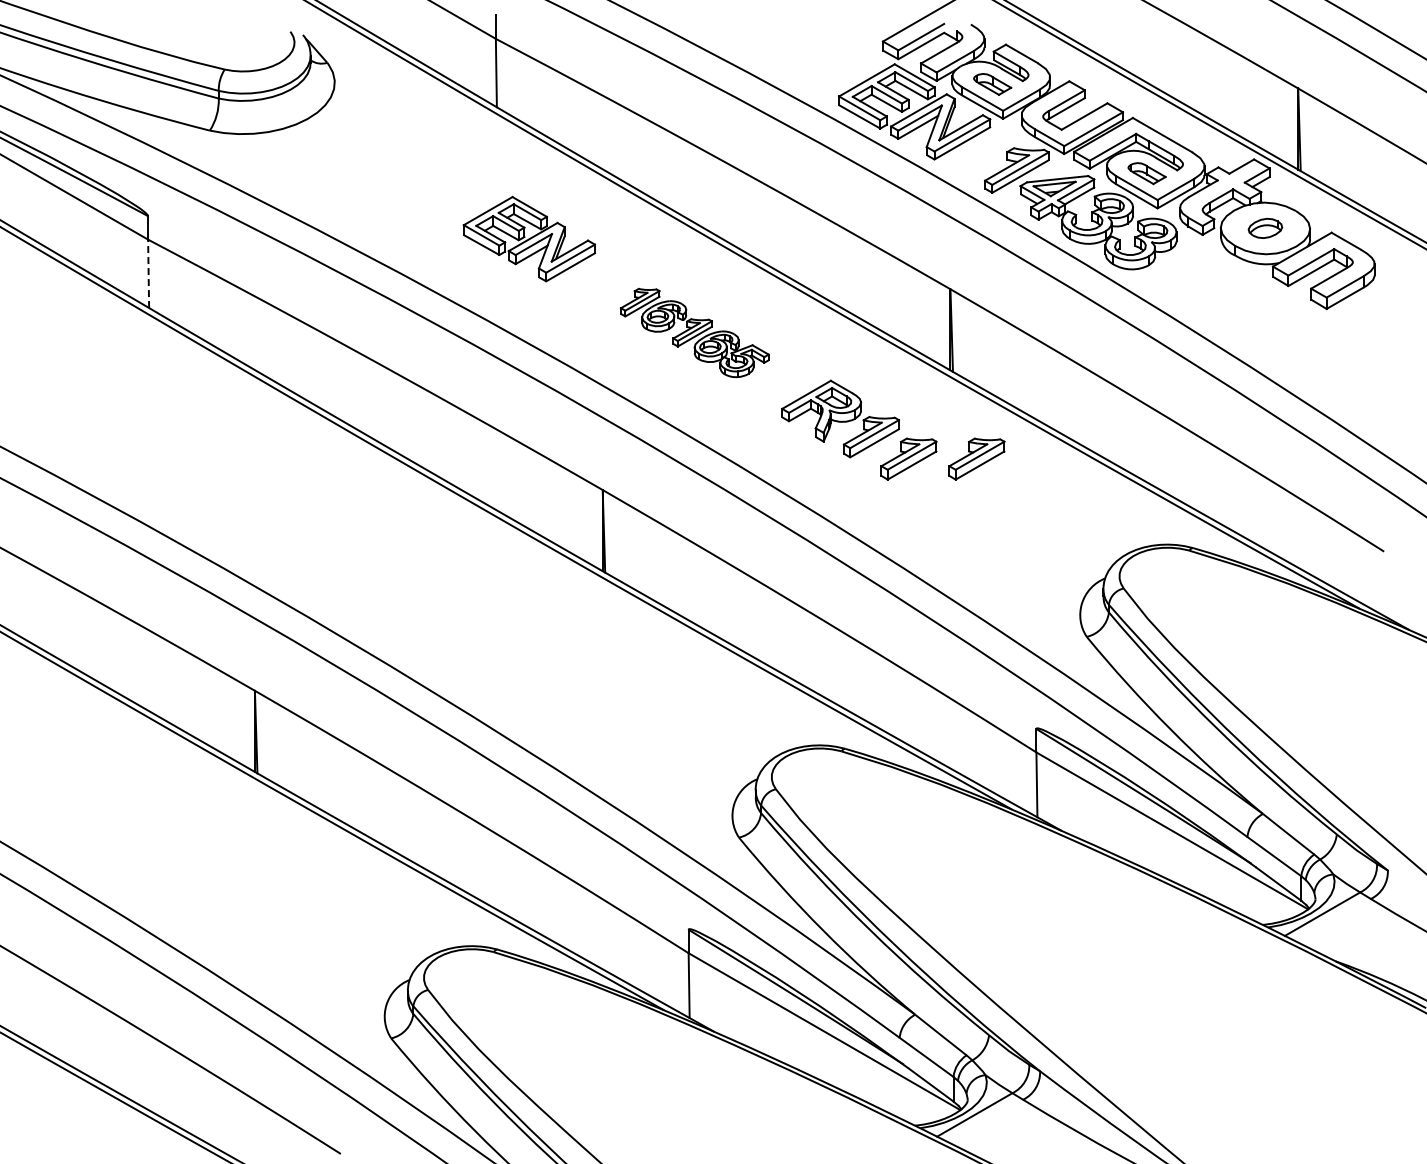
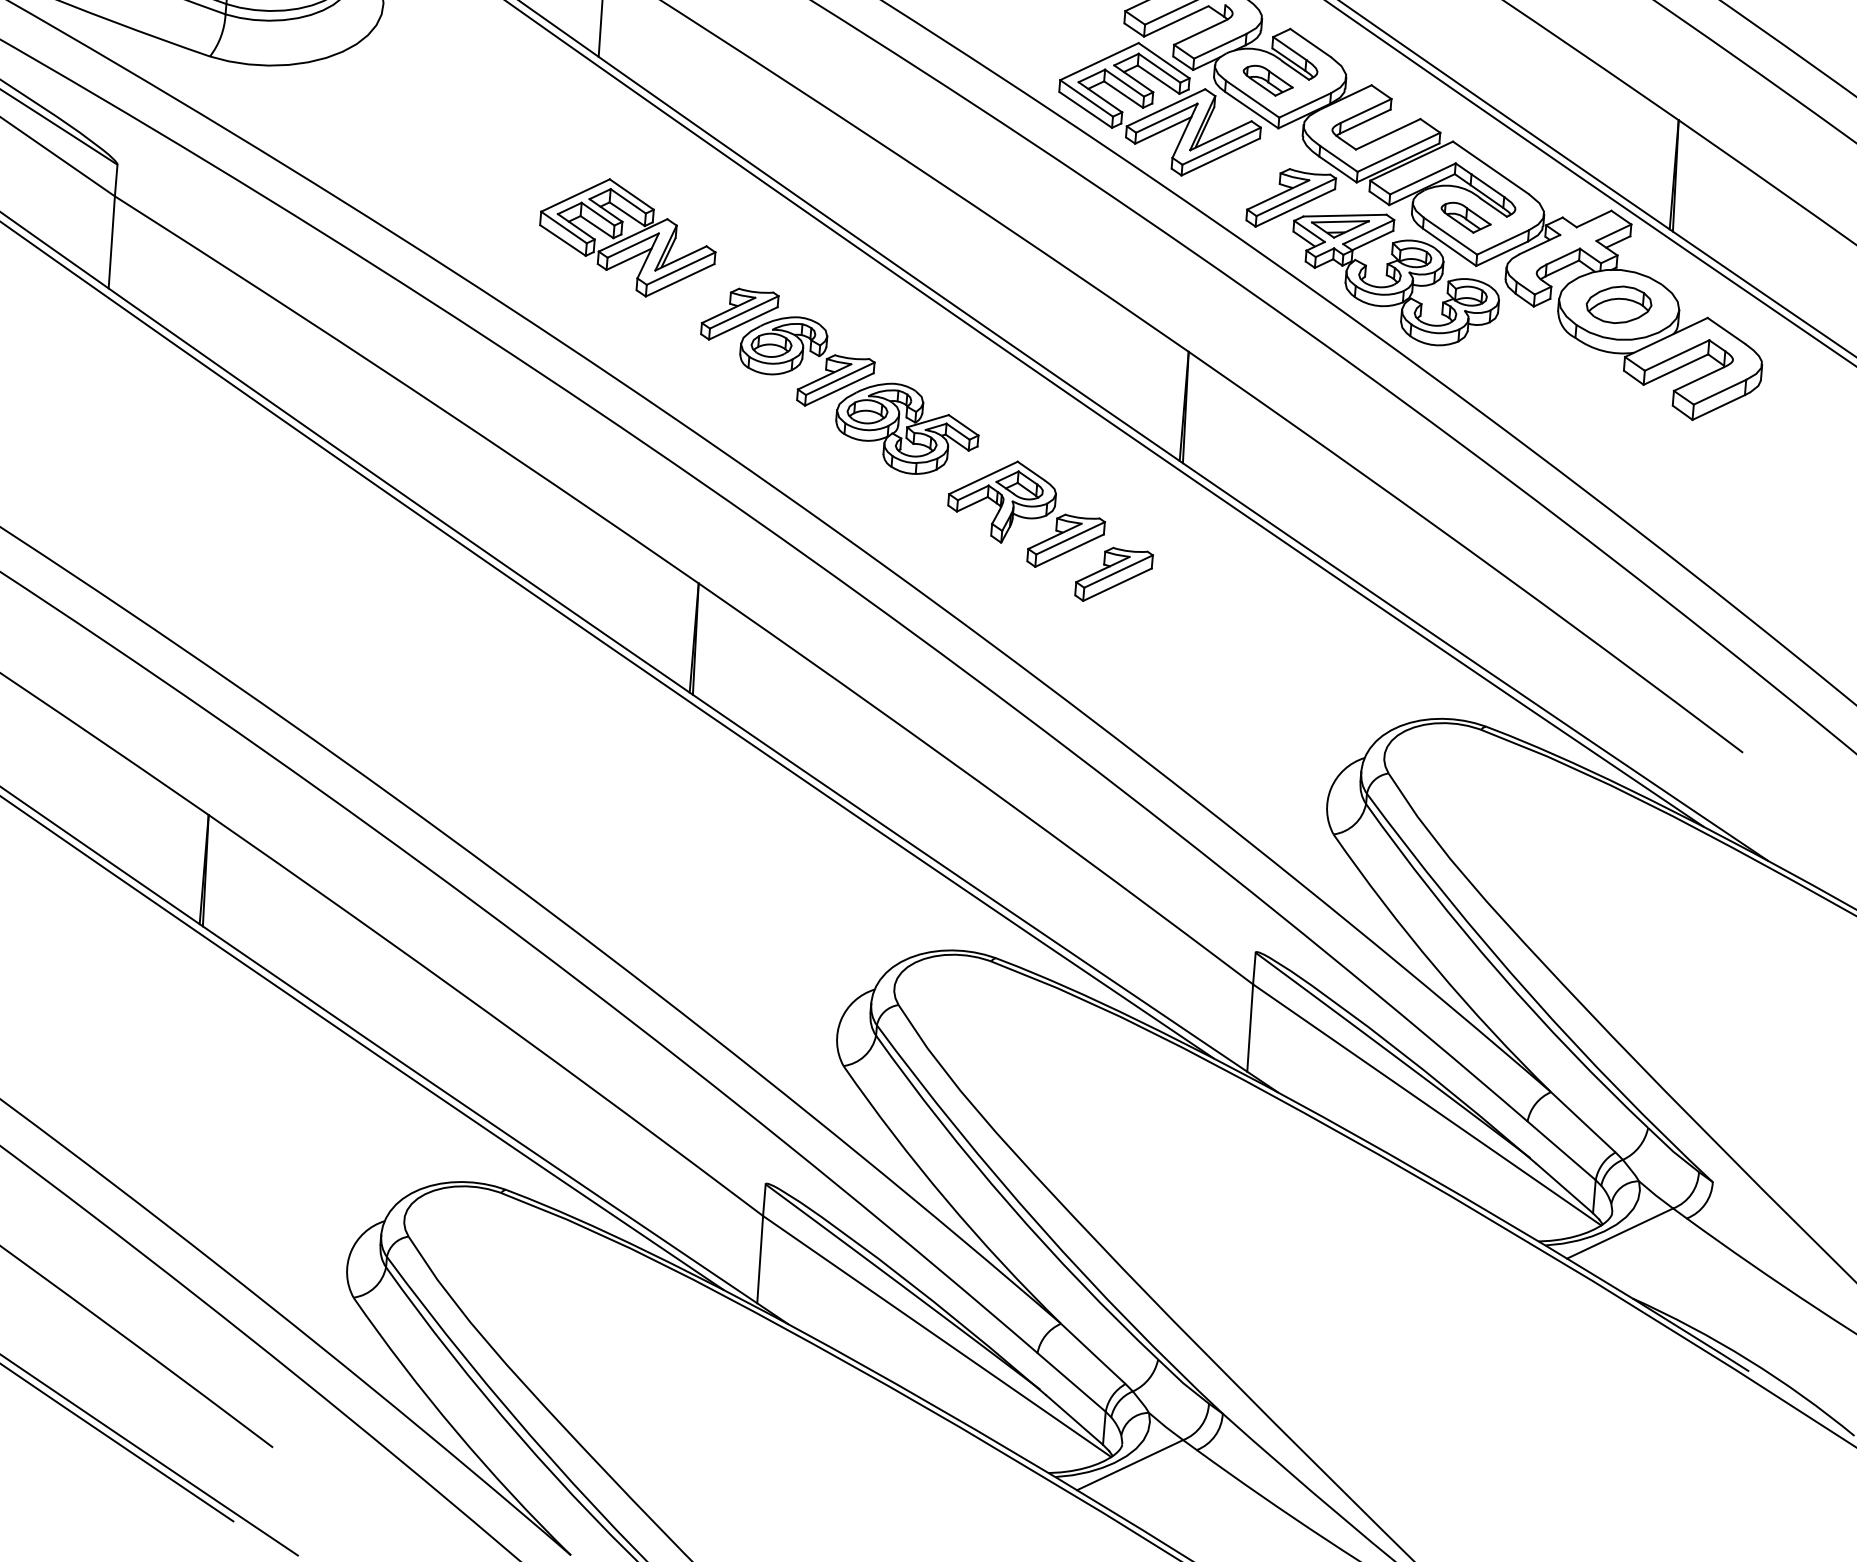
part: (1265, 228) -> (1619, 304), size x1.43
line: (148, 273) -> (111, 241), dashed -> solid
part: (694, 332) -> (839, 381), size x1.43
part: (976, 458) -> (1204, 582), removed

